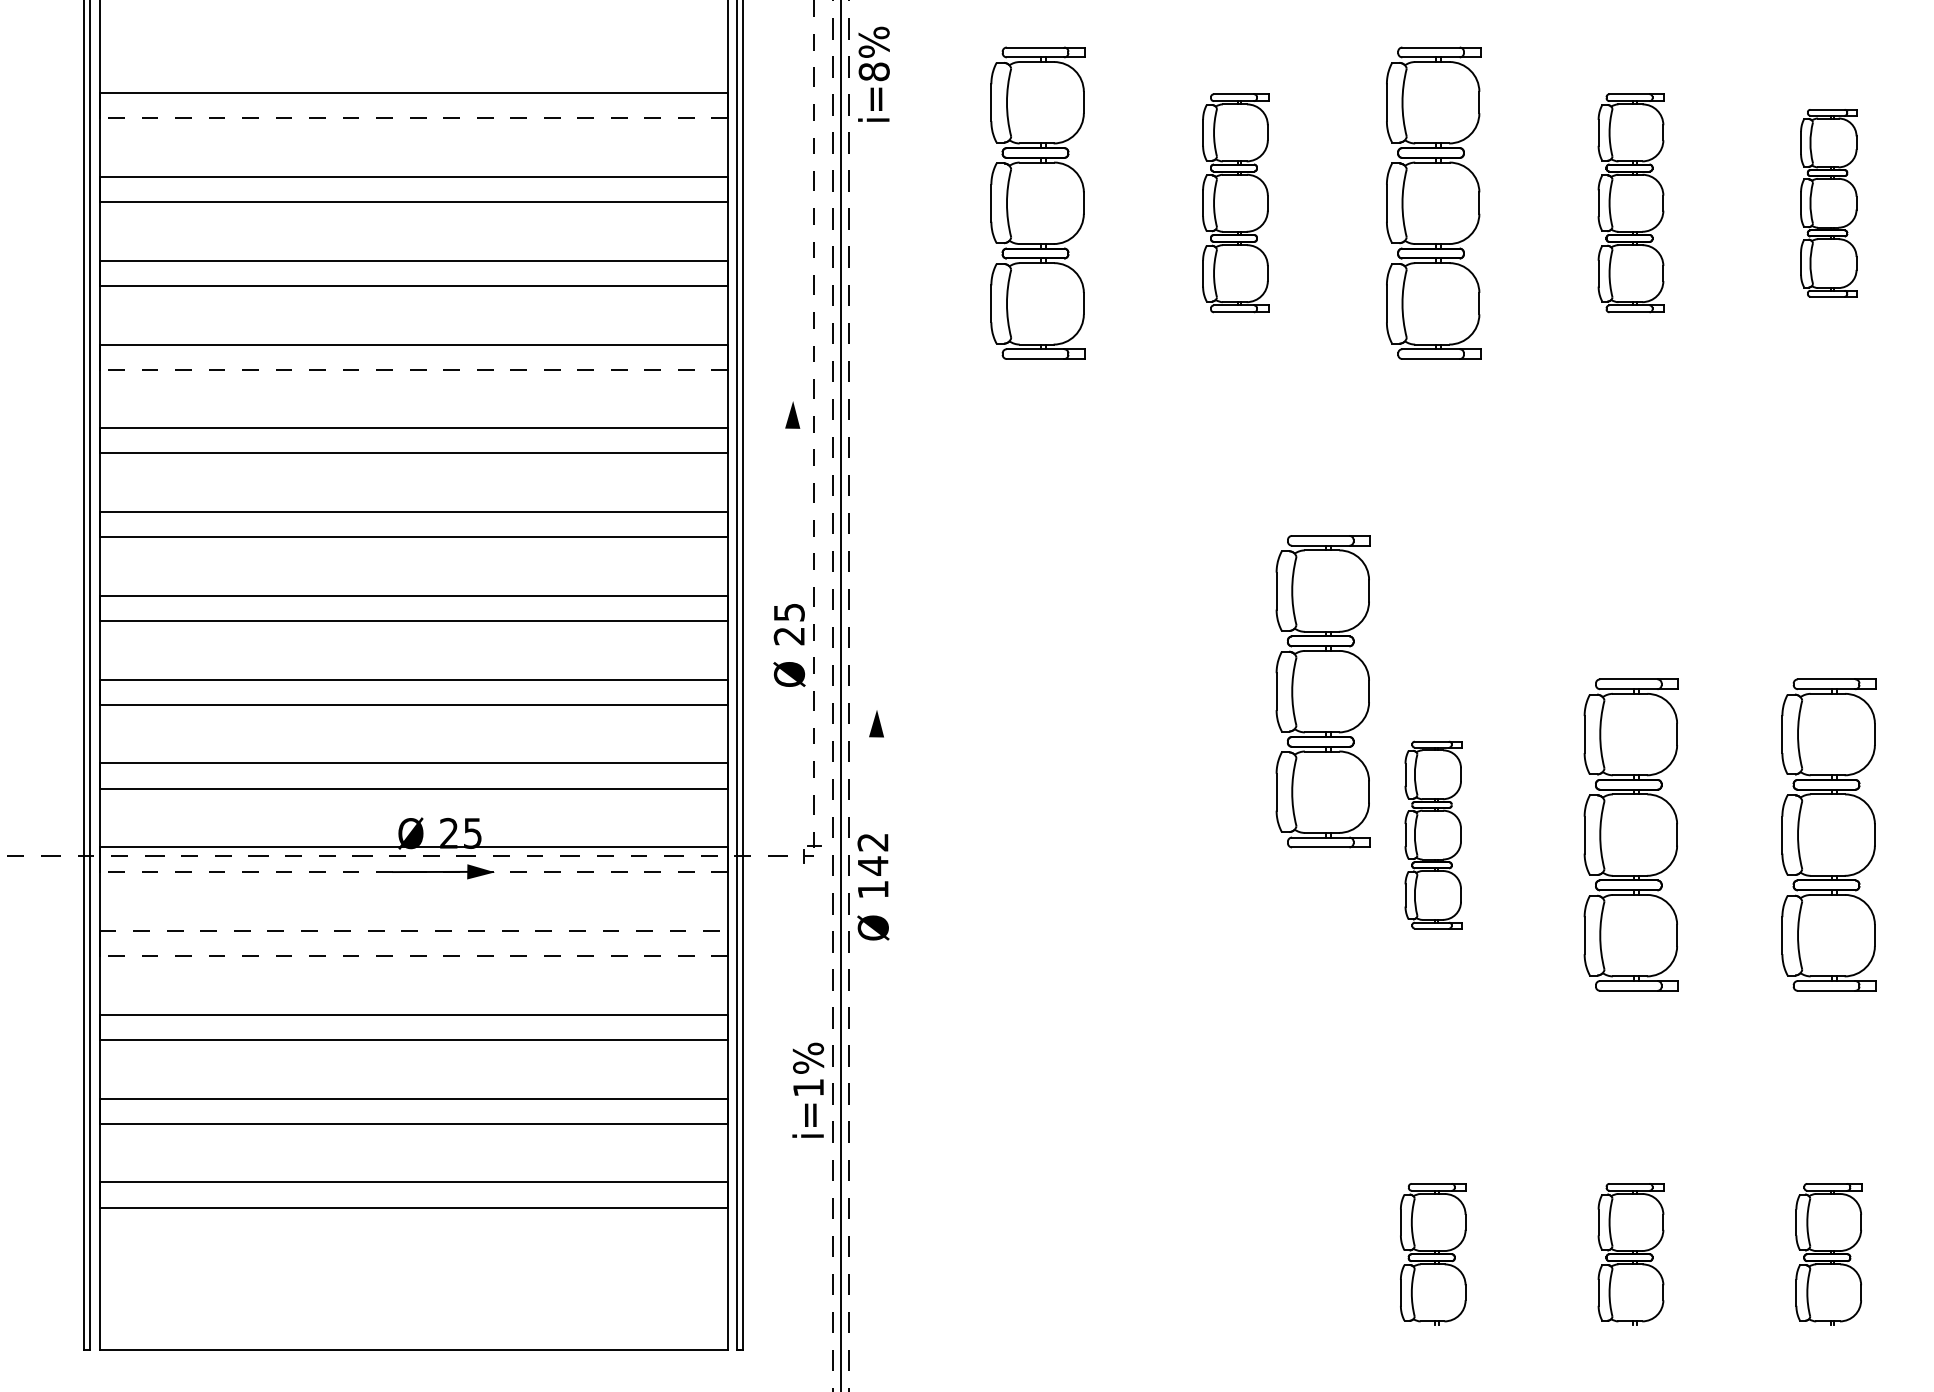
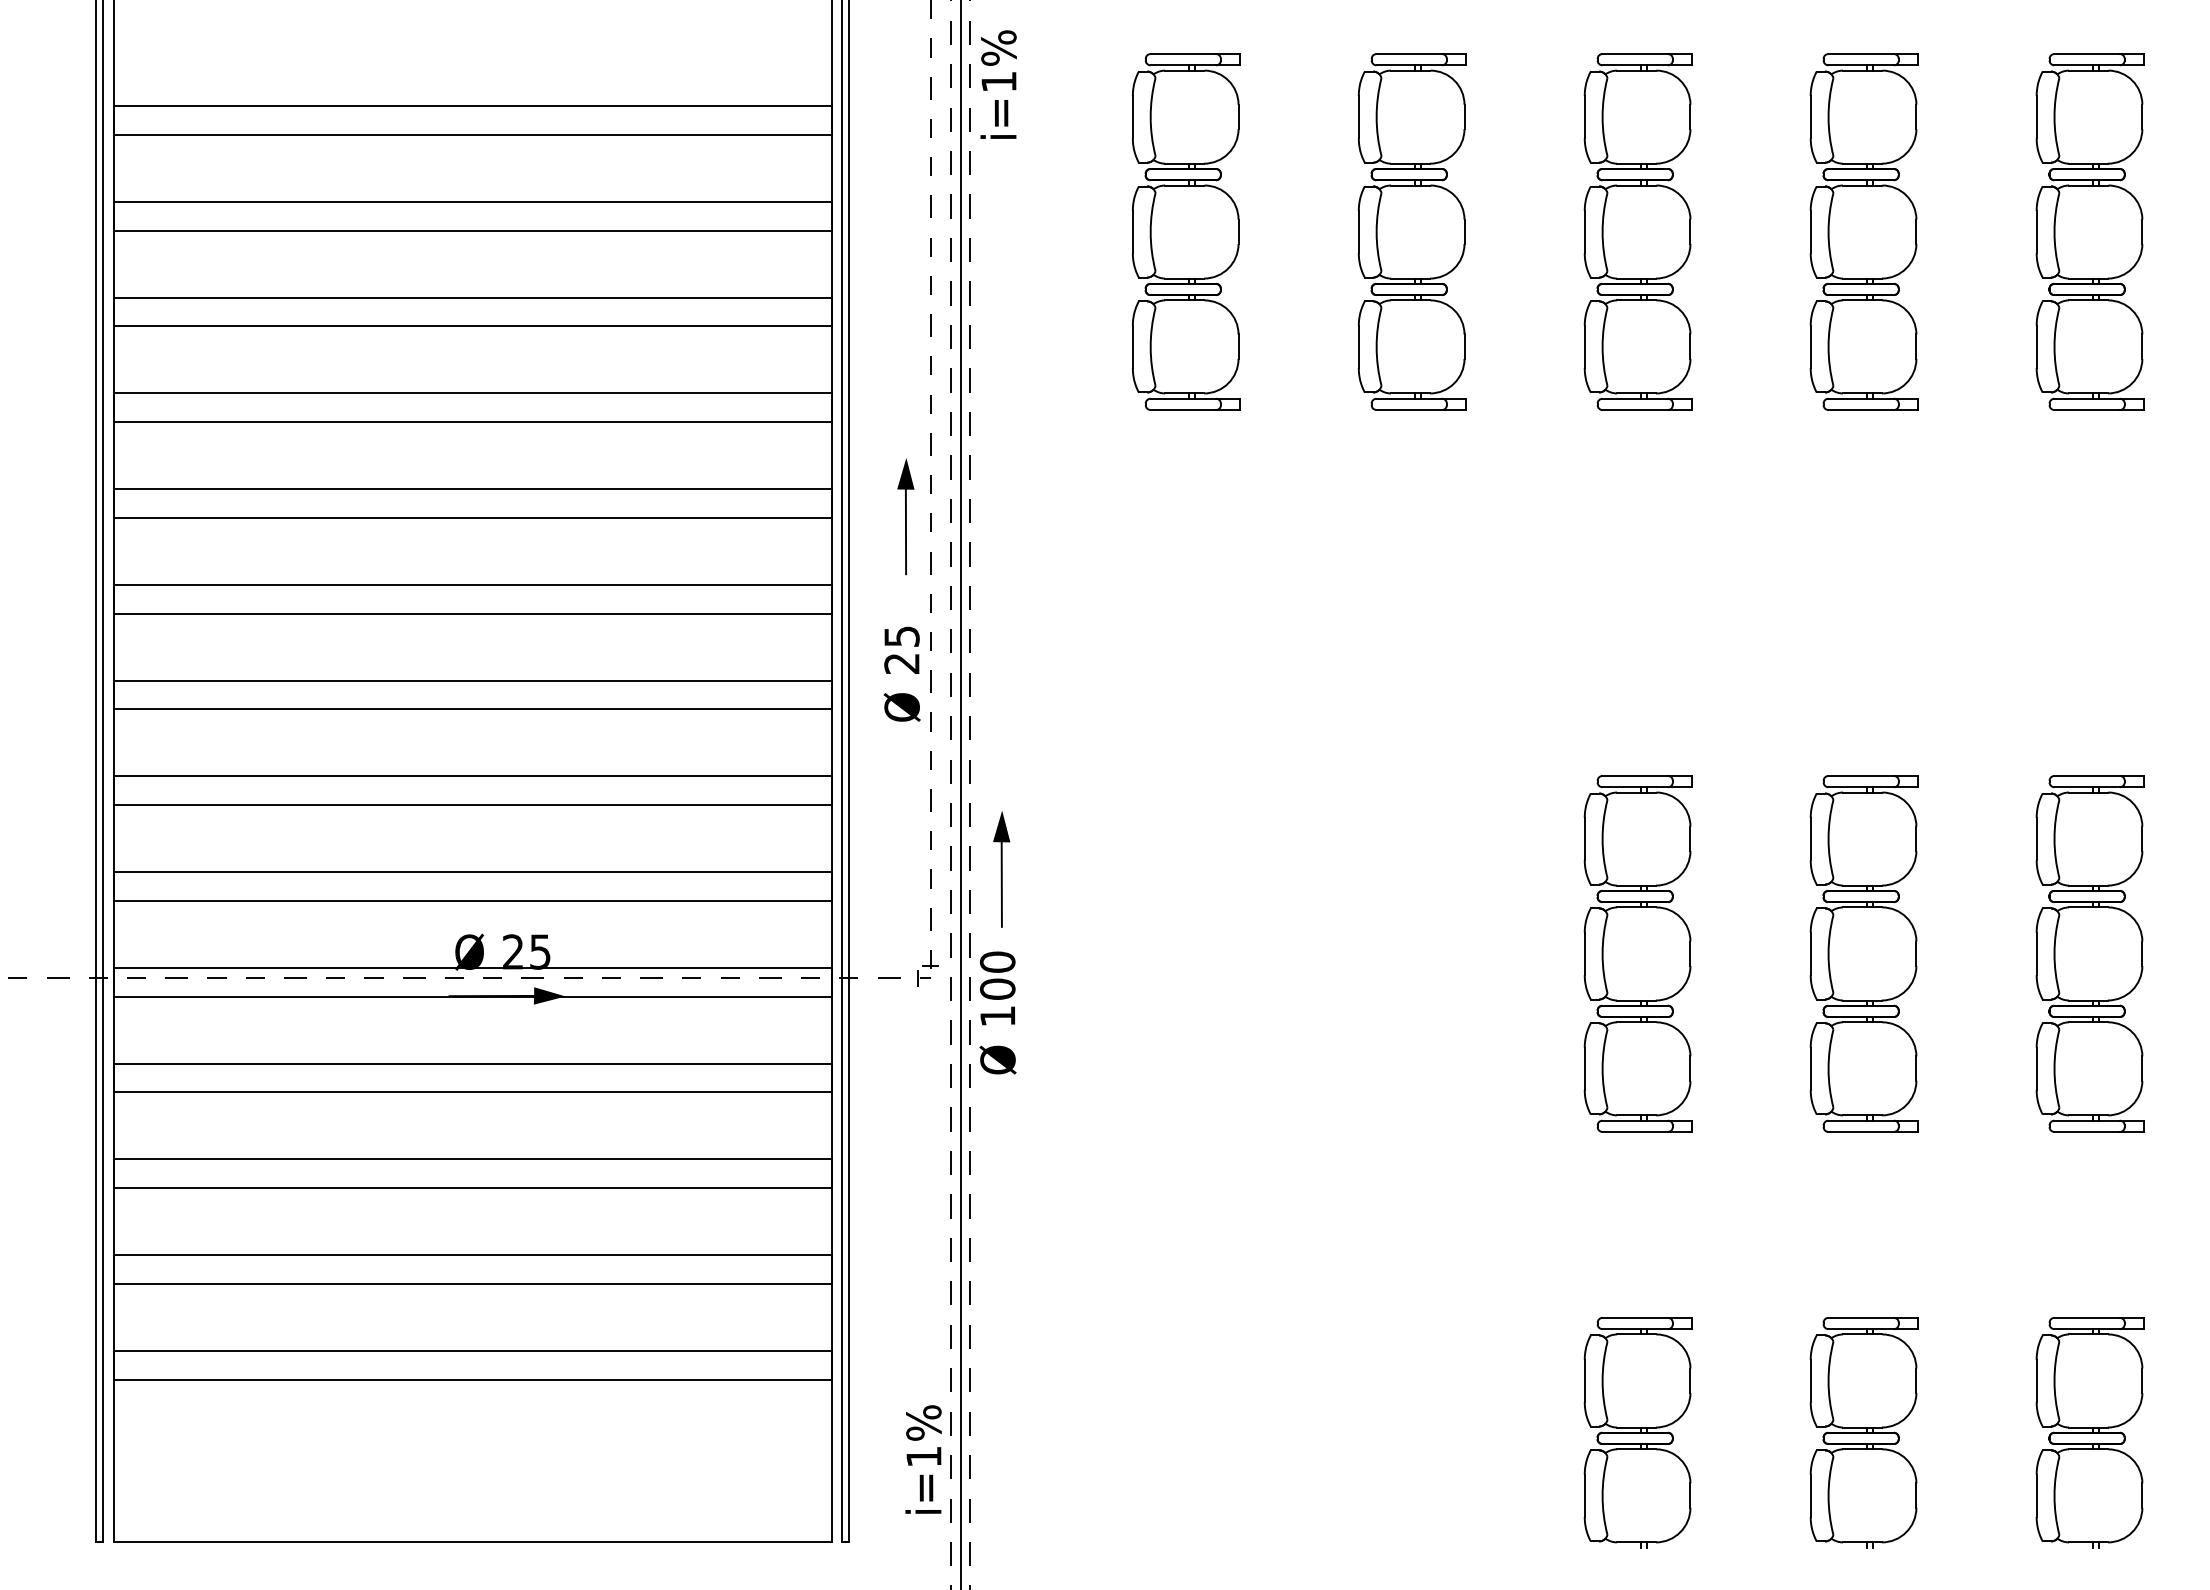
text: (873, 71) -> (998, 81), i=8%%% -> i=1%%%
line: (413, 117) -> (472, 134), dashed -> solid
part: (1235, 202) -> (1411, 231), size x1.43
part: (1630, 202) -> (1863, 231), size x1.43
part: (1828, 202) -> (2089, 231), size x1.67
line: (413, 369) -> (472, 422), dashed -> solid
line: (792, 465) -> (905, 531), added
text: (788, 644) -> (901, 673), moved
part: (1322, 691) -> (1511, 789), removed
line: (876, 774) -> (1001, 884), added
part: (1433, 834) -> (1637, 953), size x1.67
text: (872, 853) -> (997, 975), 142 -> 100
line: (413, 872) -> (472, 996), dashed -> solid
line: (414, 930) -> (473, 1063), dashed -> solid
line: (413, 956) -> (472, 1092), dashed -> solid
text: (808, 1090) -> (923, 1459), moved
part: (1433, 1253) -> (1637, 1432), size x1.43
part: (1630, 1253) -> (1863, 1432), size x1.43
part: (1828, 1253) -> (2089, 1432), size x1.43

